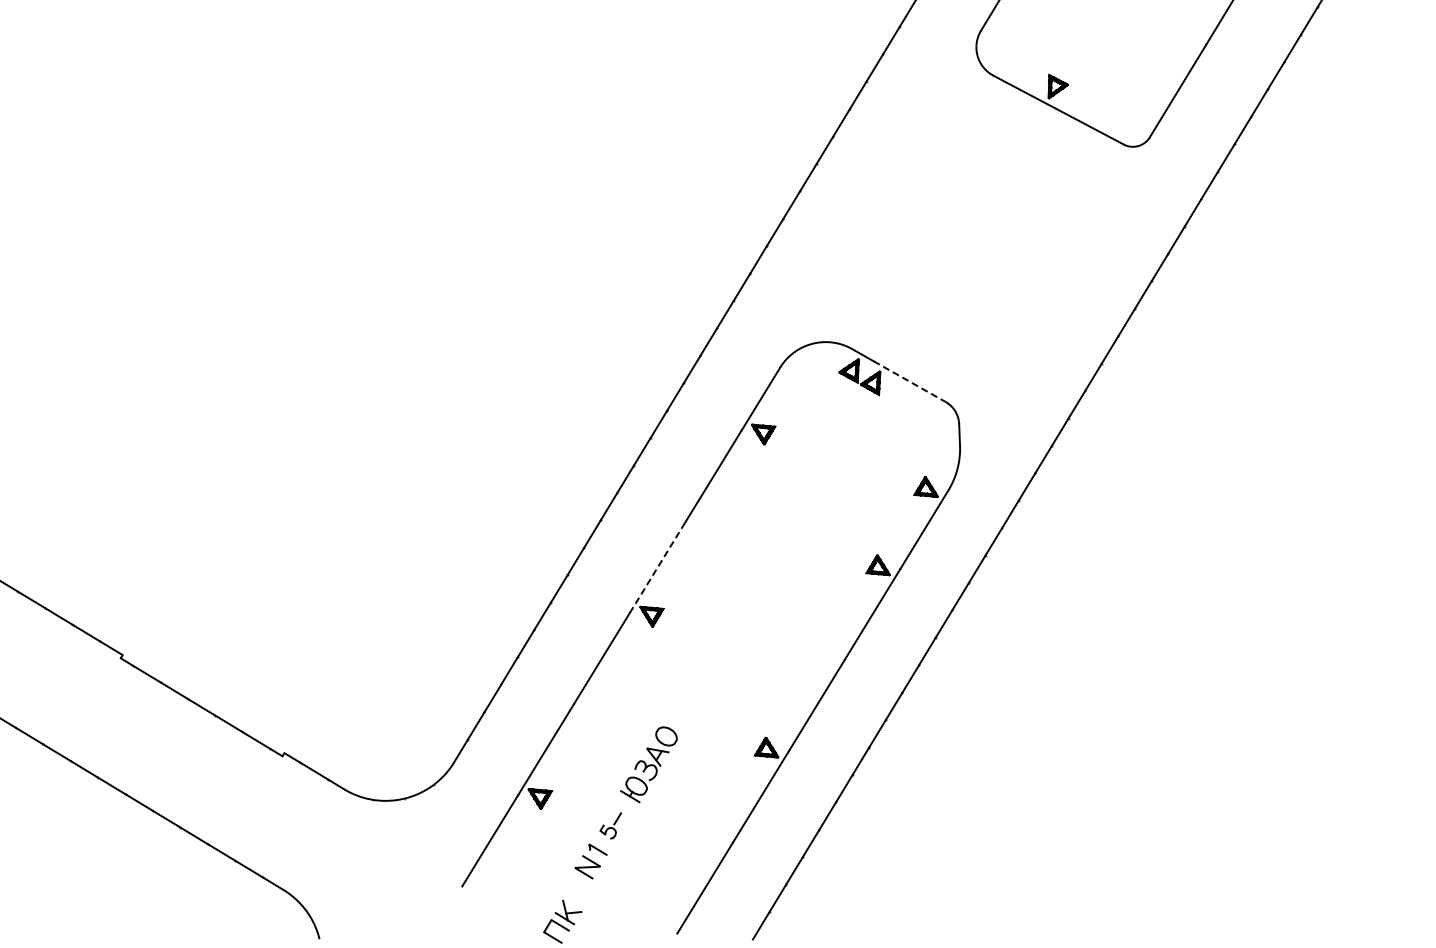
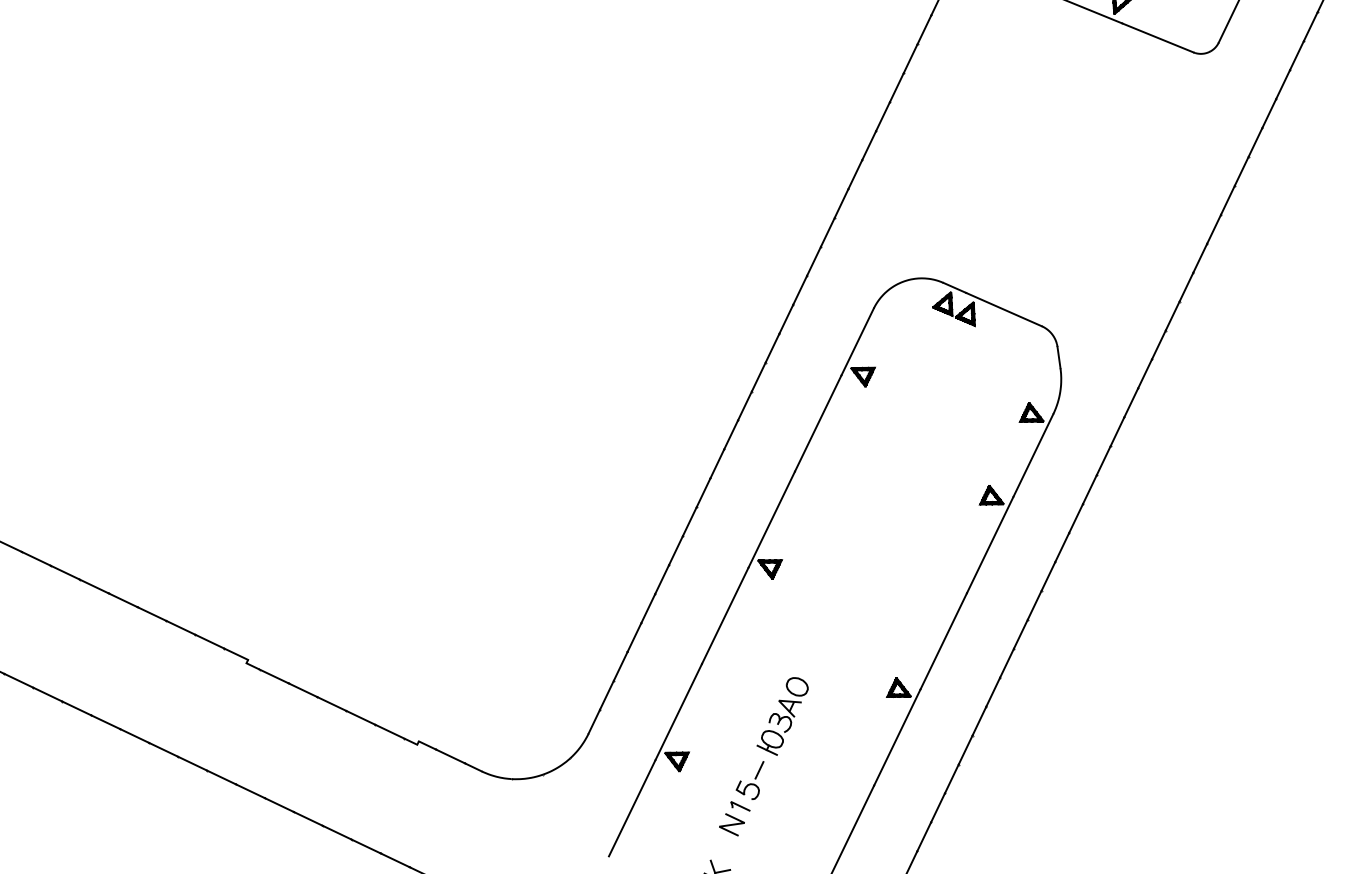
line: (910, 381) -> (1004, 309), dashed -> solid
line: (657, 567) -> (771, 519), dashed -> solid
part: (610, 825) -> (750, 781), size x1.43

